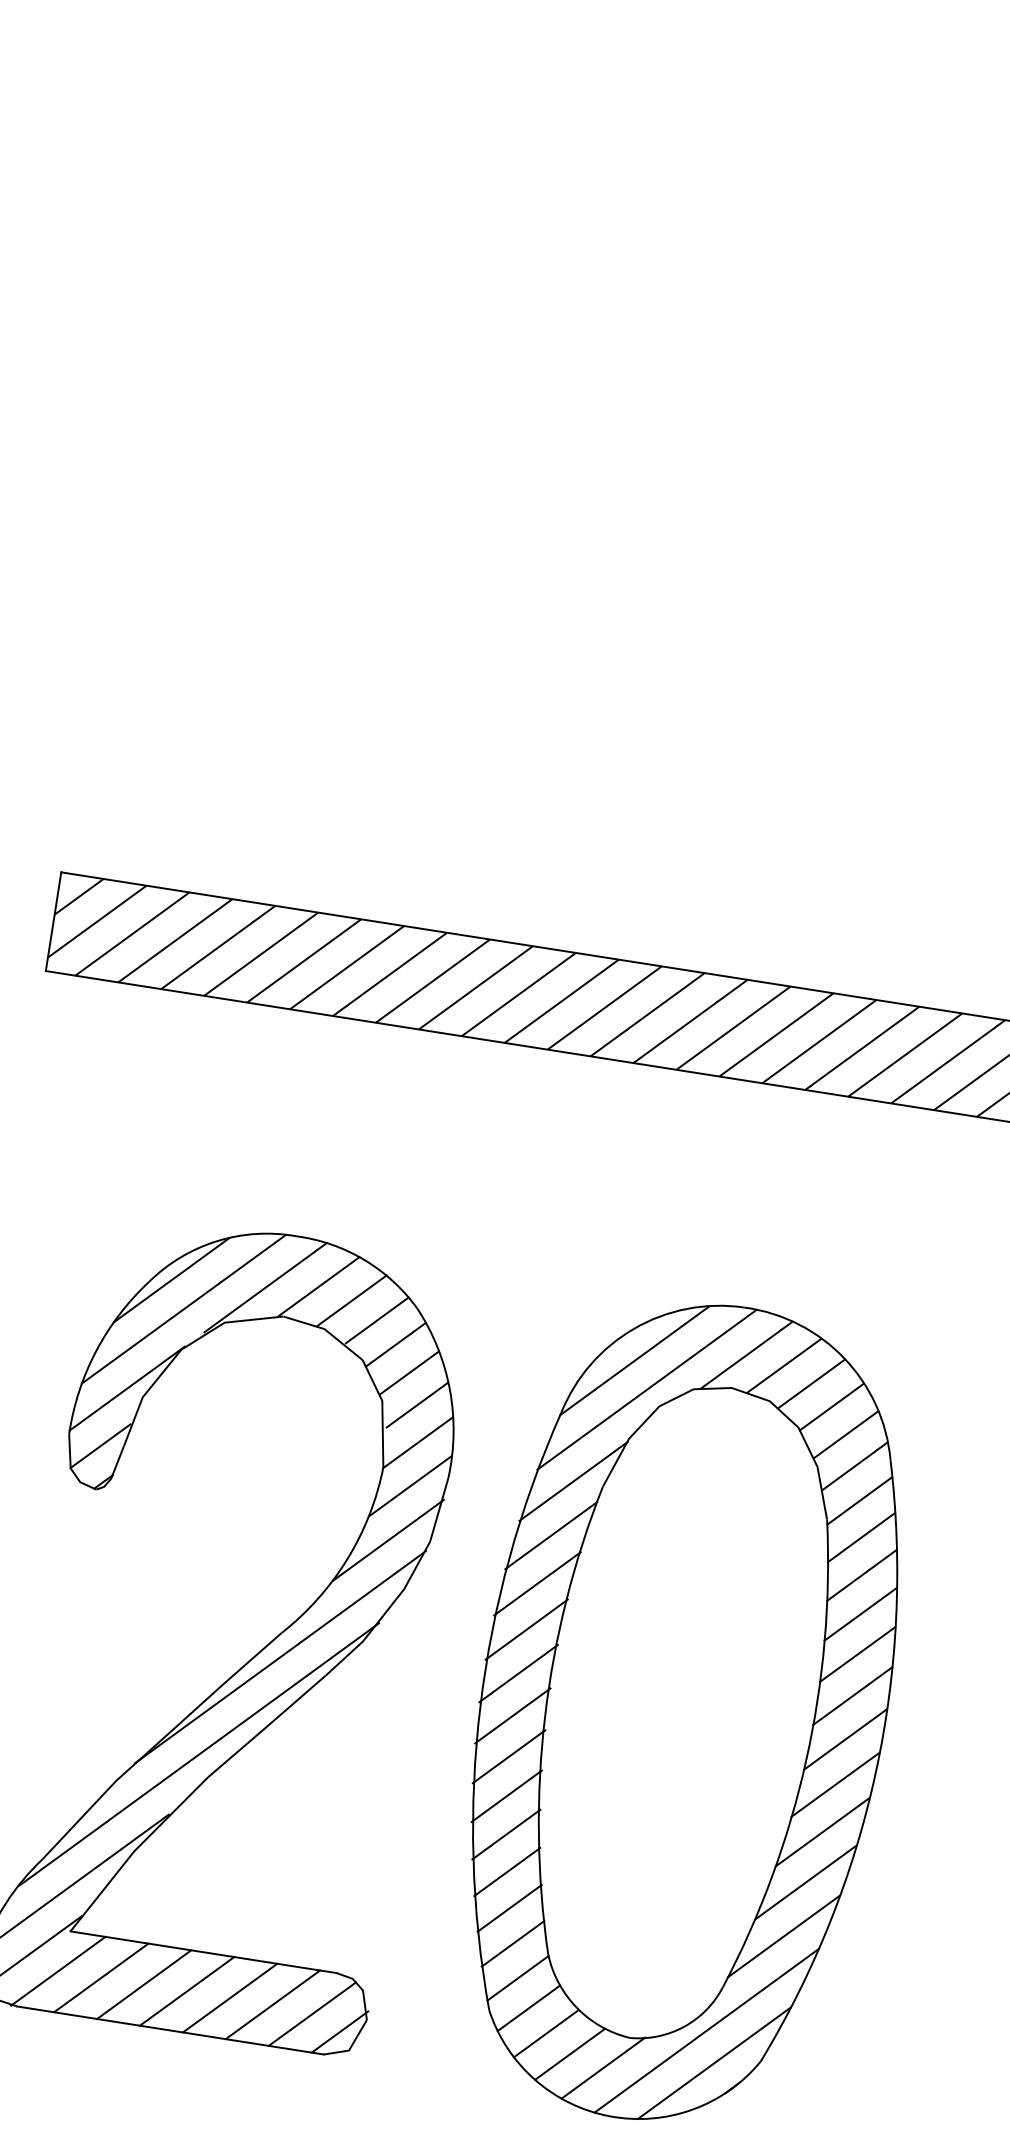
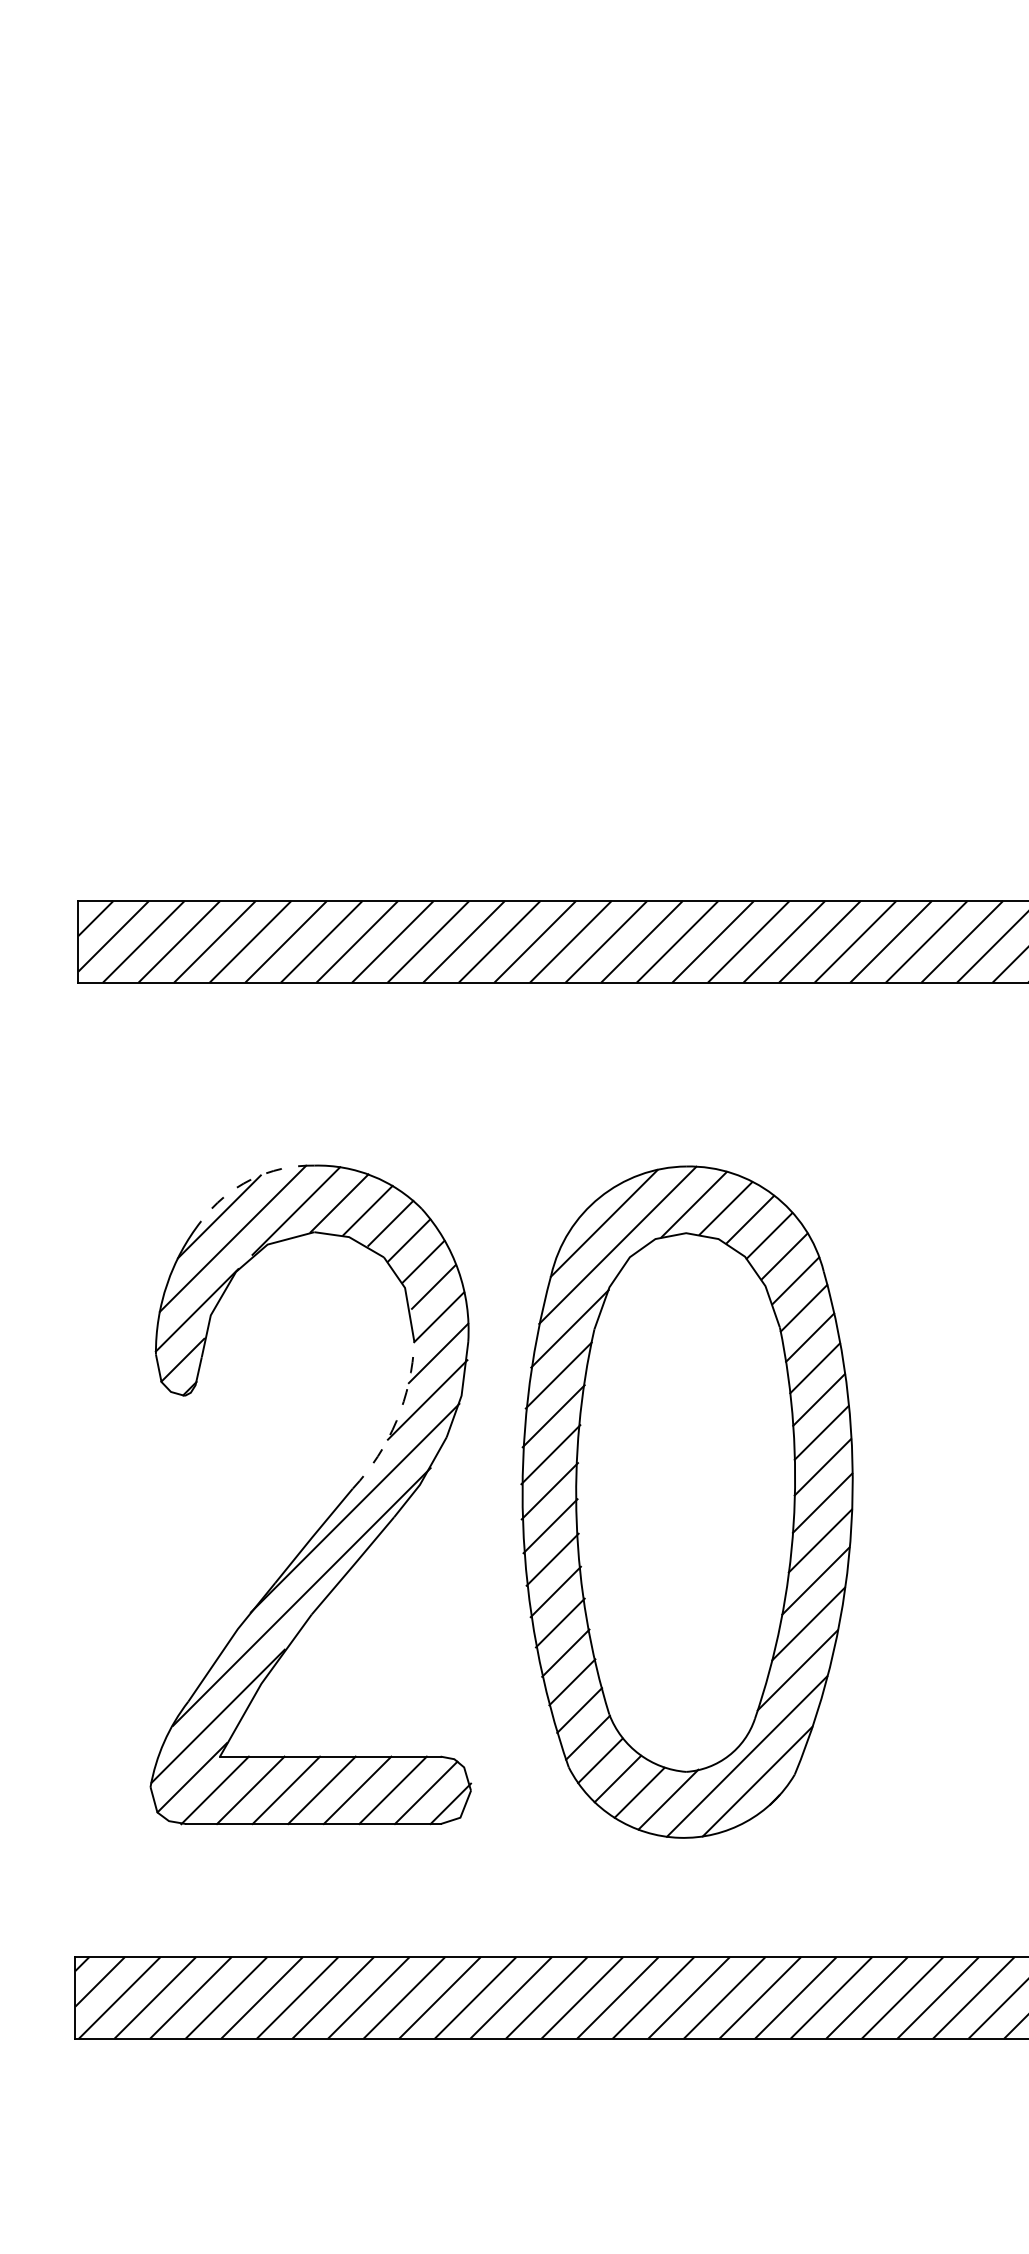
arc: (217, 1241) -> (251, 1179), solid -> dashed
arc: (346, 1559) -> (396, 1420), solid -> dashed

